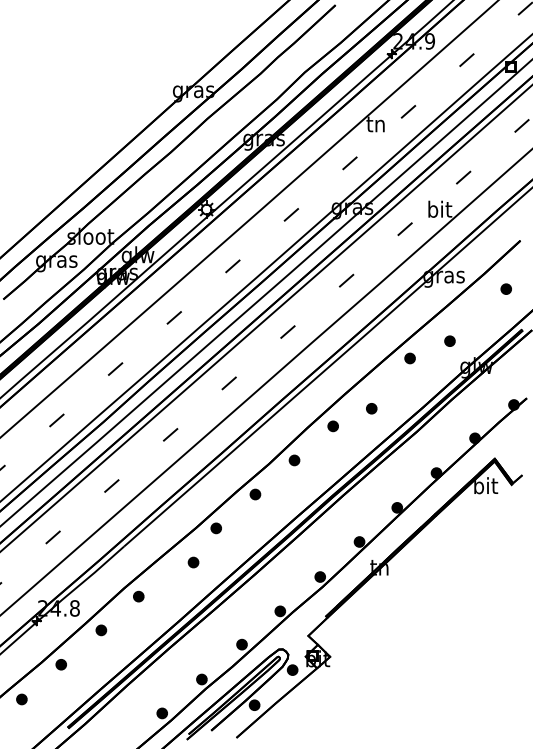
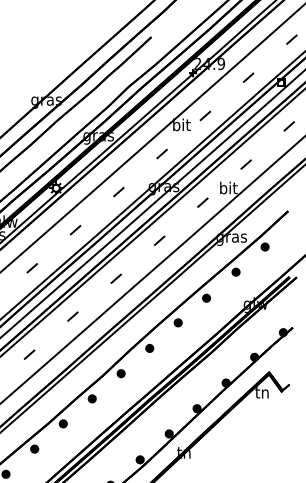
text: (376, 123) -> (181, 124), tn -> bit
part: (505, 288) -> (264, 246), moved
part: (449, 340) -> (235, 271), moved
part: (371, 408) -> (178, 322), moved
text: (486, 485) -> (263, 392), bit -> tn
part: (193, 562) -> (34, 449), moved

